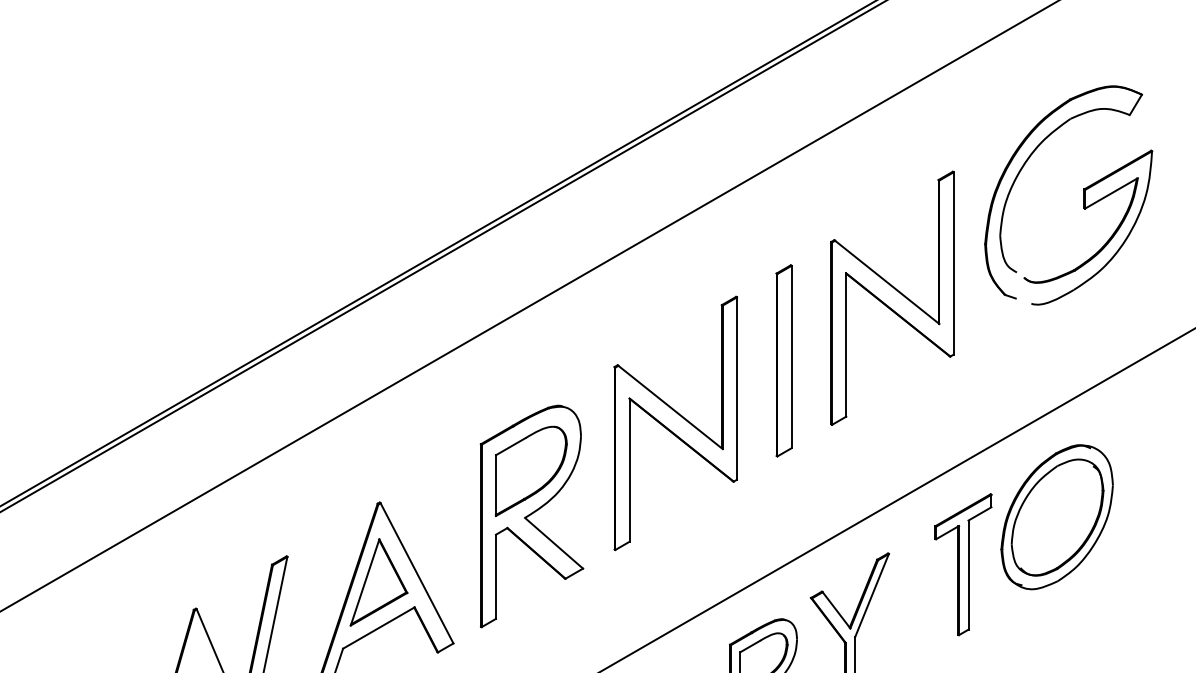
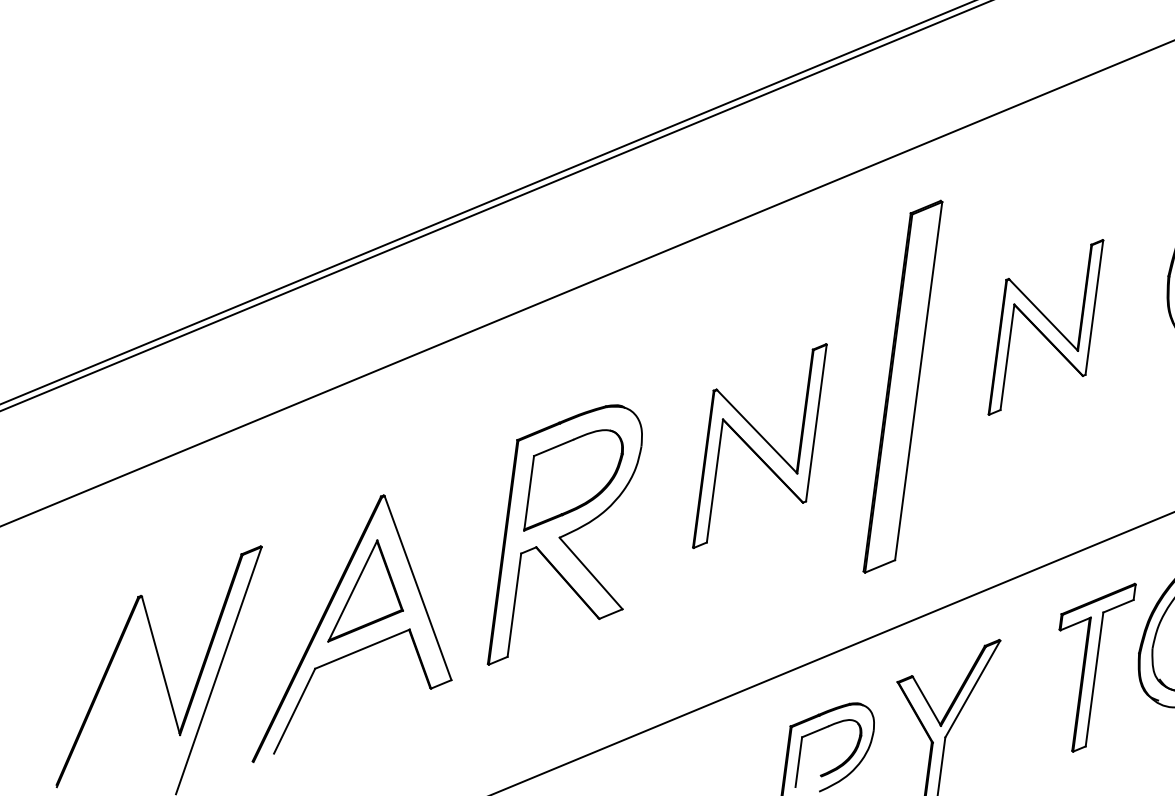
part: (892, 297) -> (1046, 326), size x0.6
part: (783, 360) -> (902, 386), size x1.6
part: (675, 423) -> (759, 446), size x0.7

